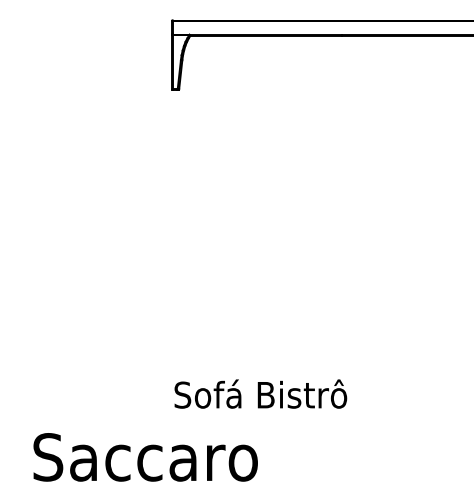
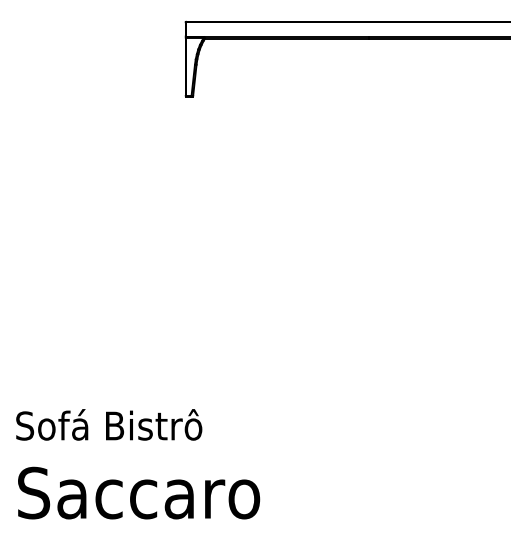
text: (261, 393) -> (109, 424), moved
text: (146, 456) -> (139, 492), moved

